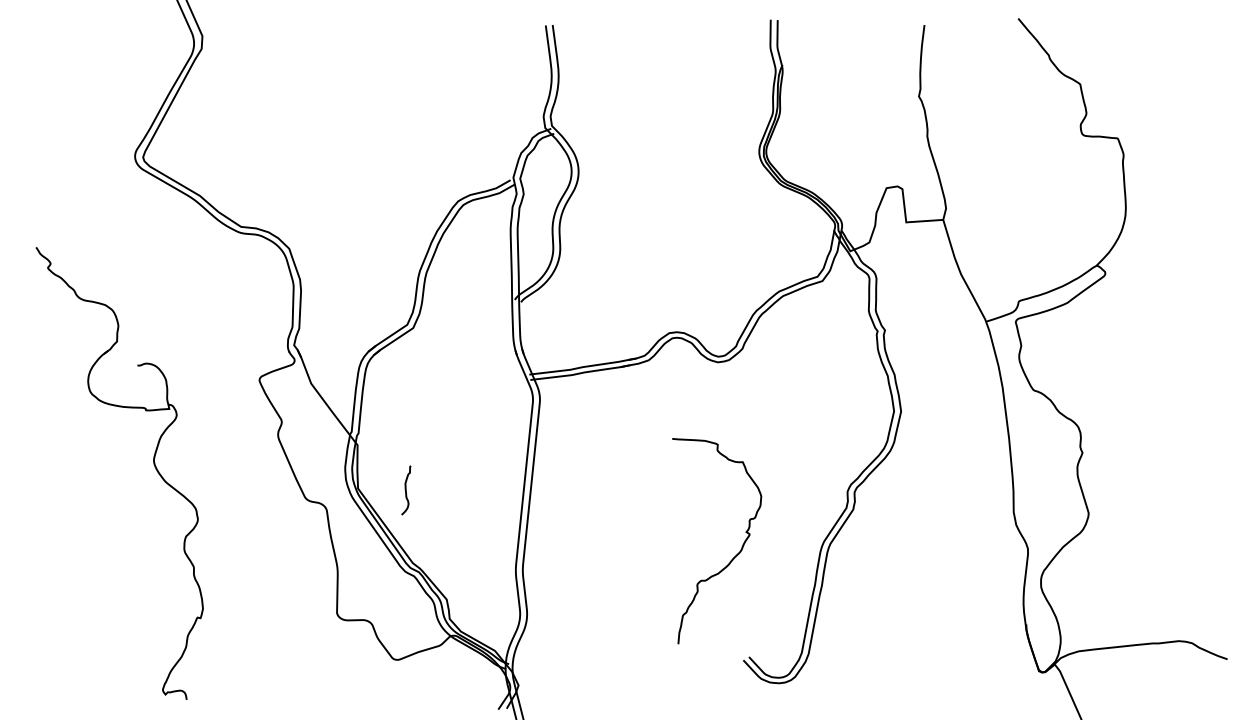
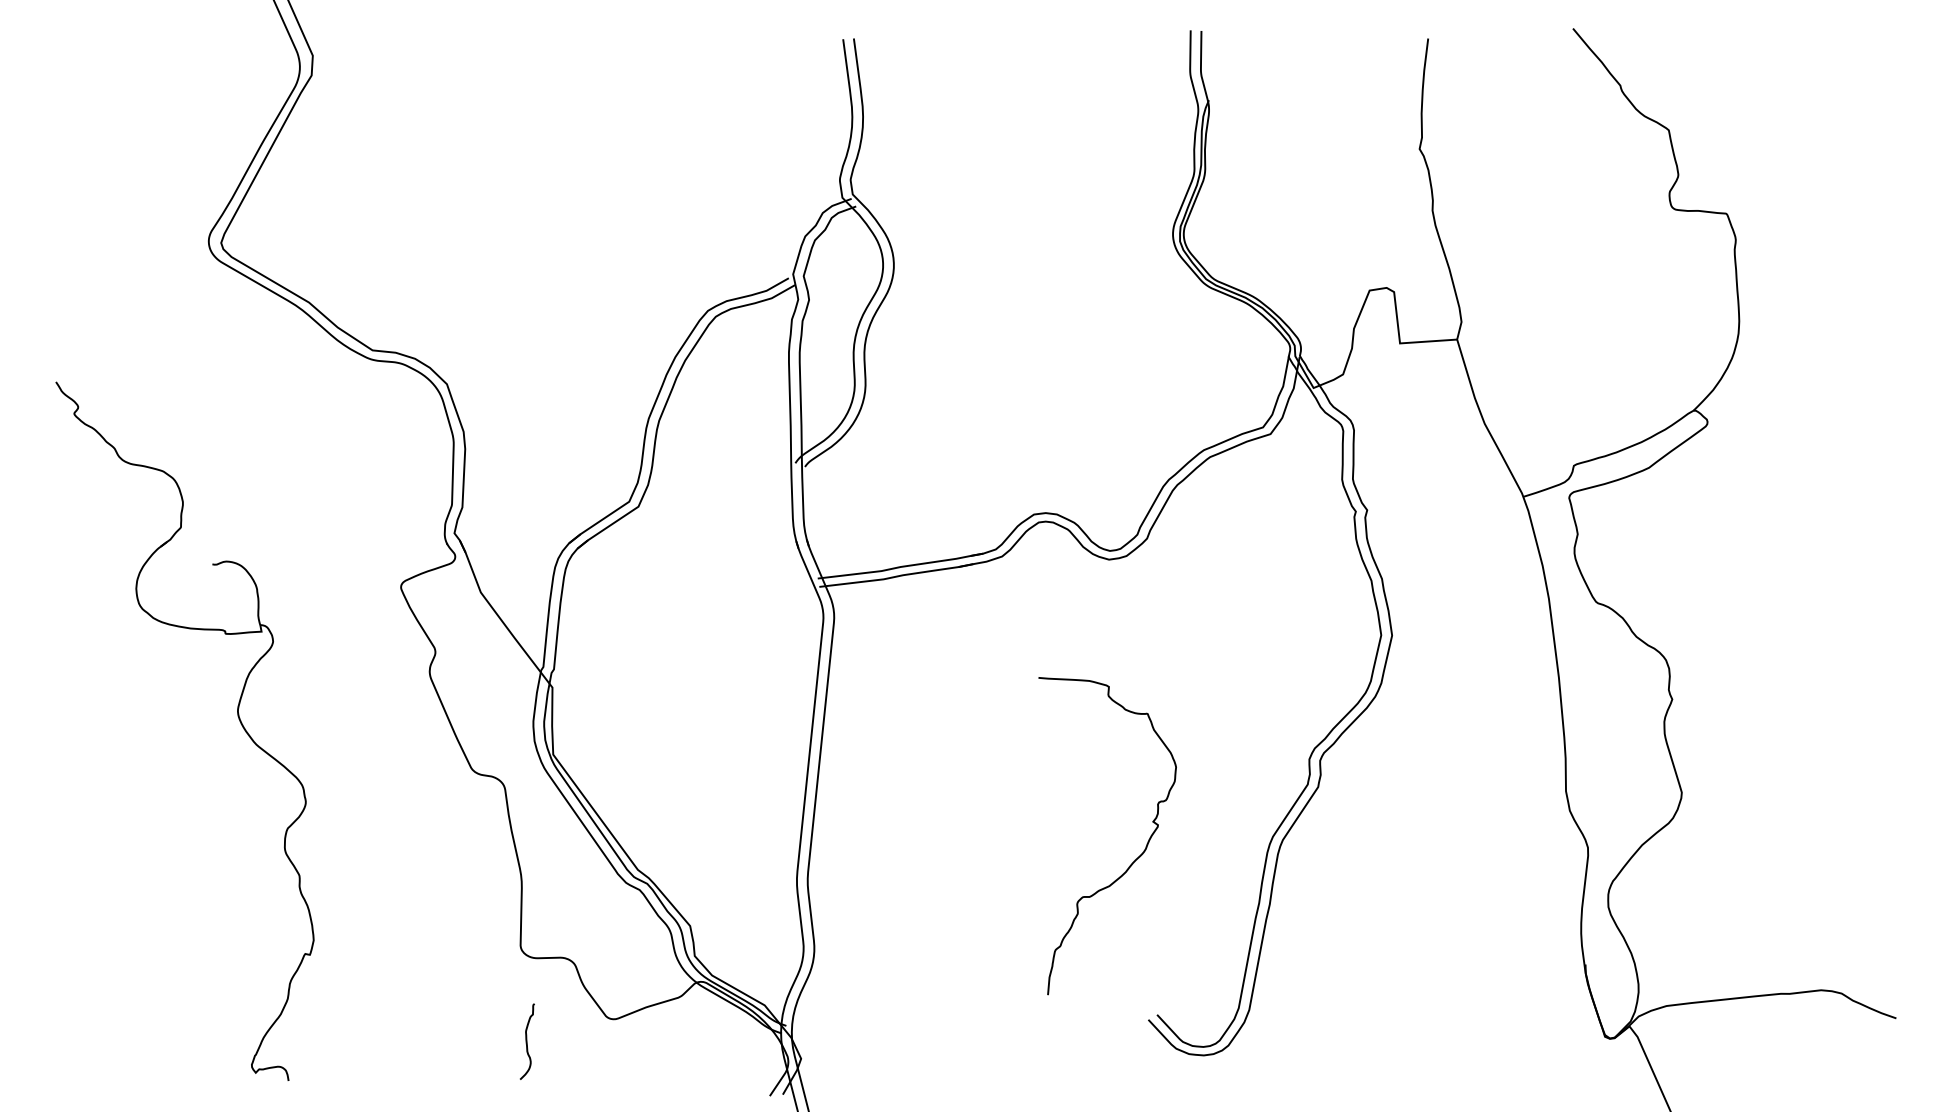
curve: (406, 490) -> (527, 1041), moved

